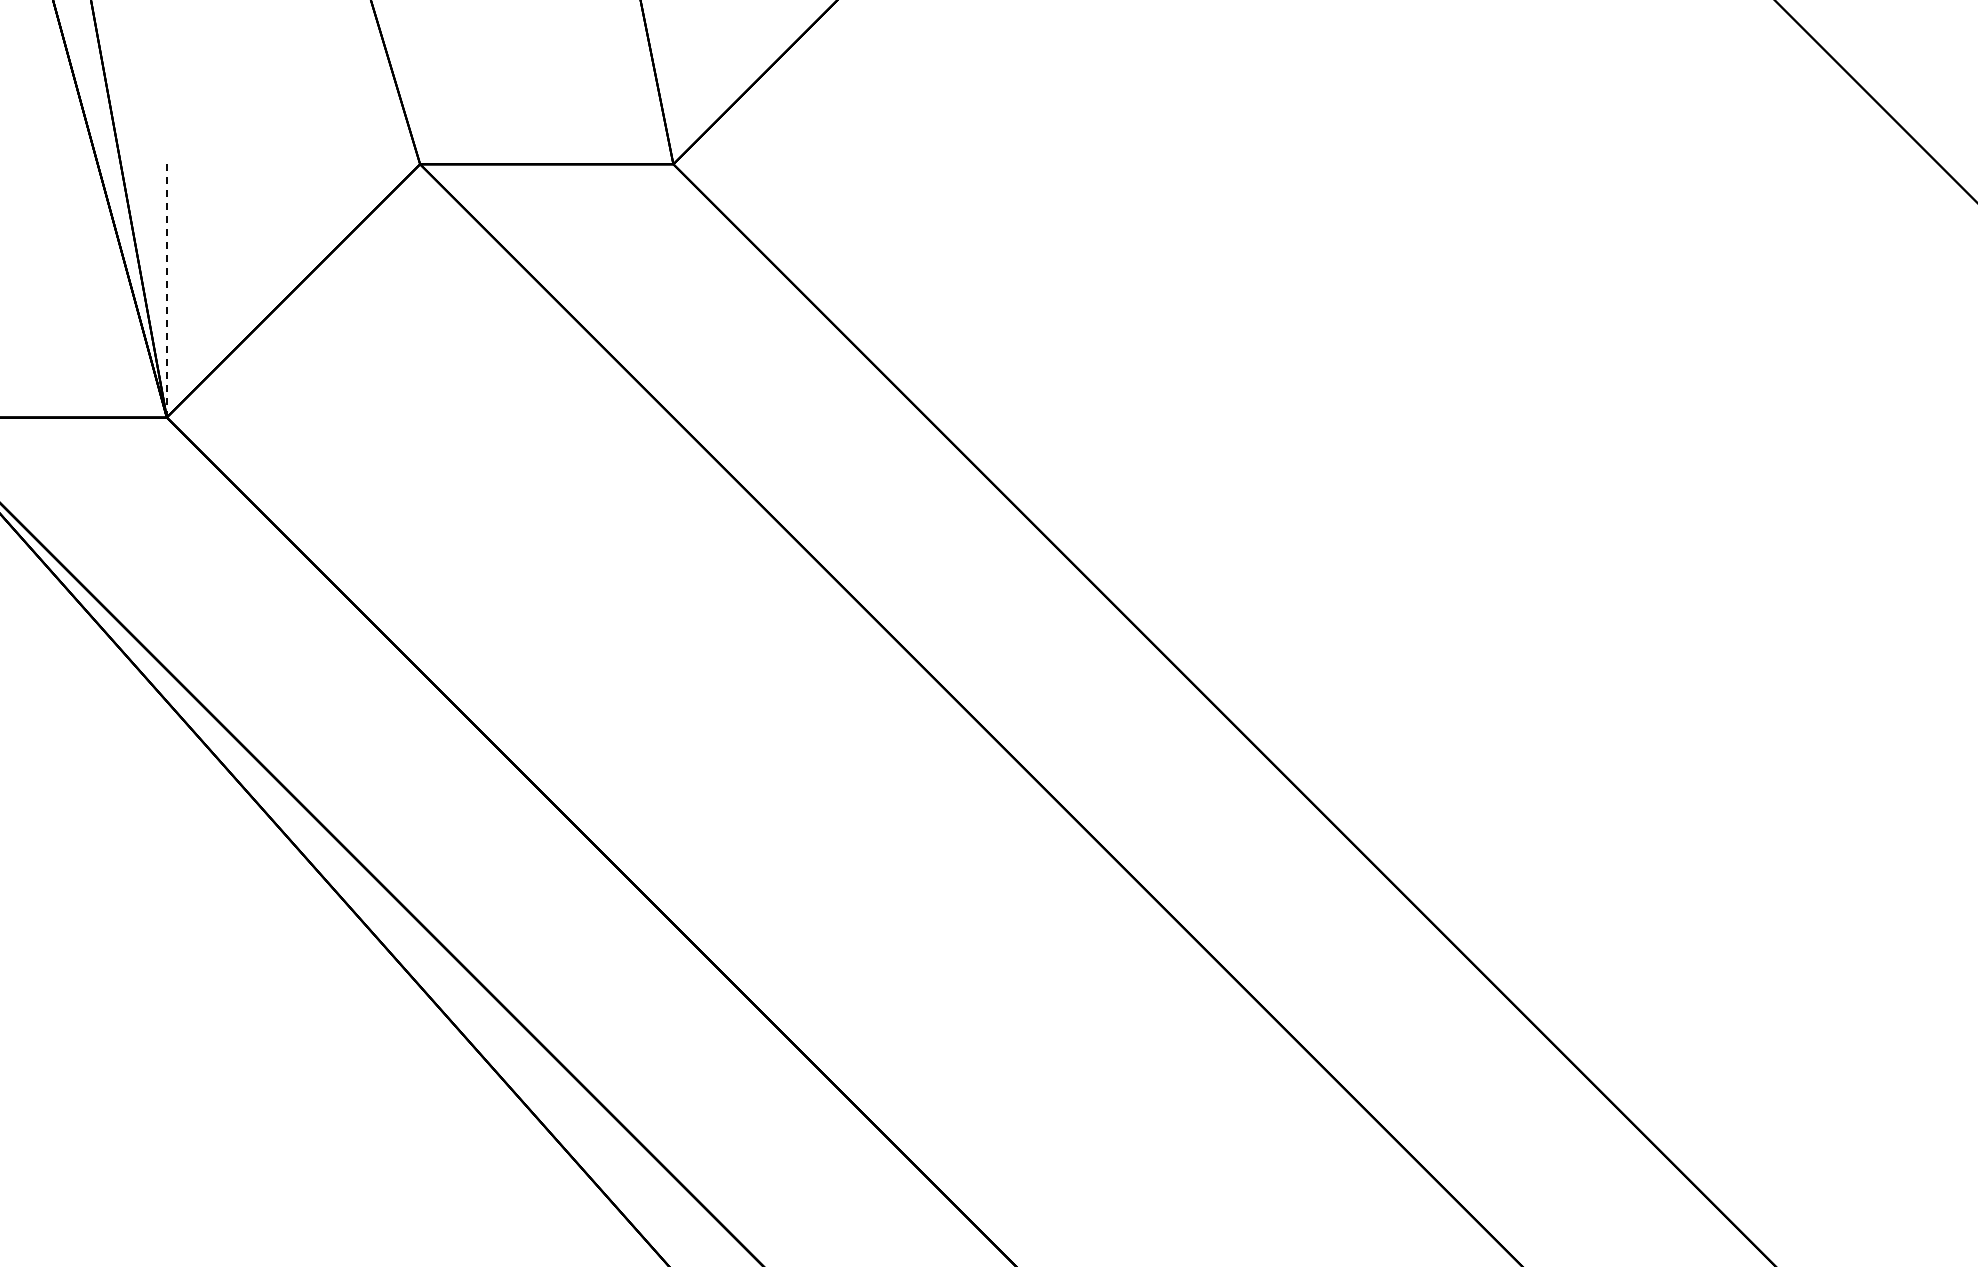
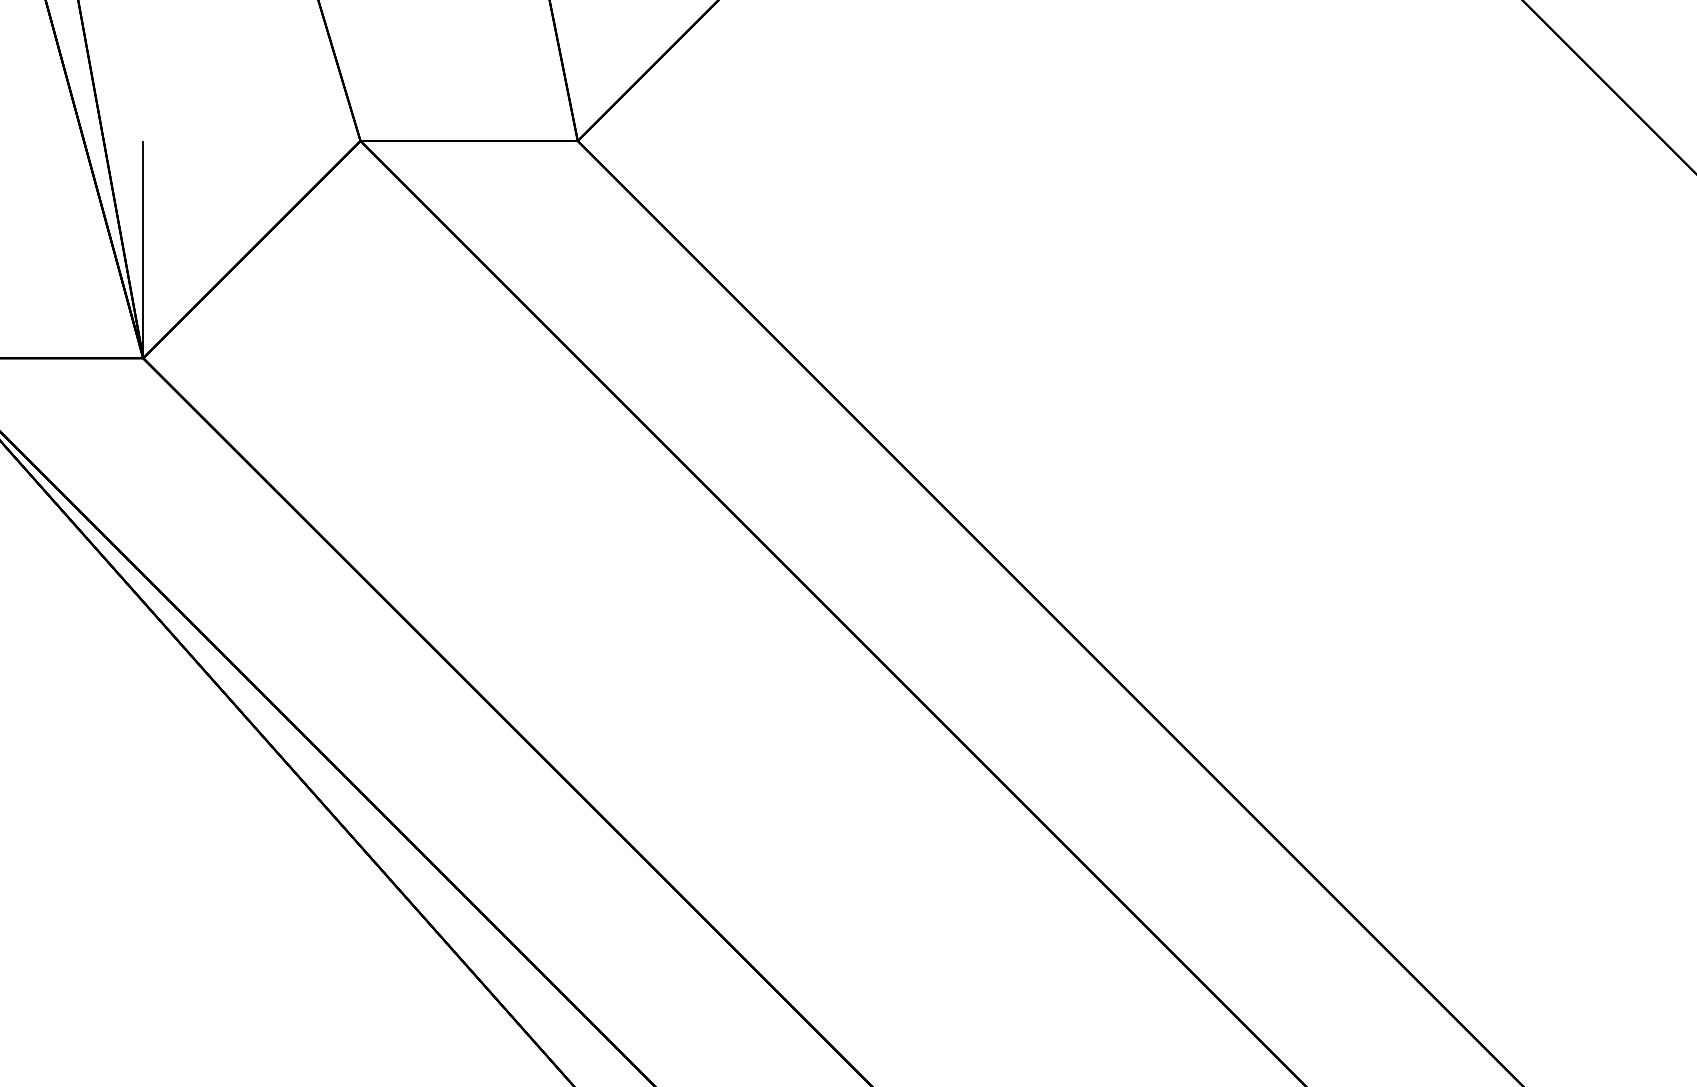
line: (166, 290) -> (142, 249), dashed -> solid

